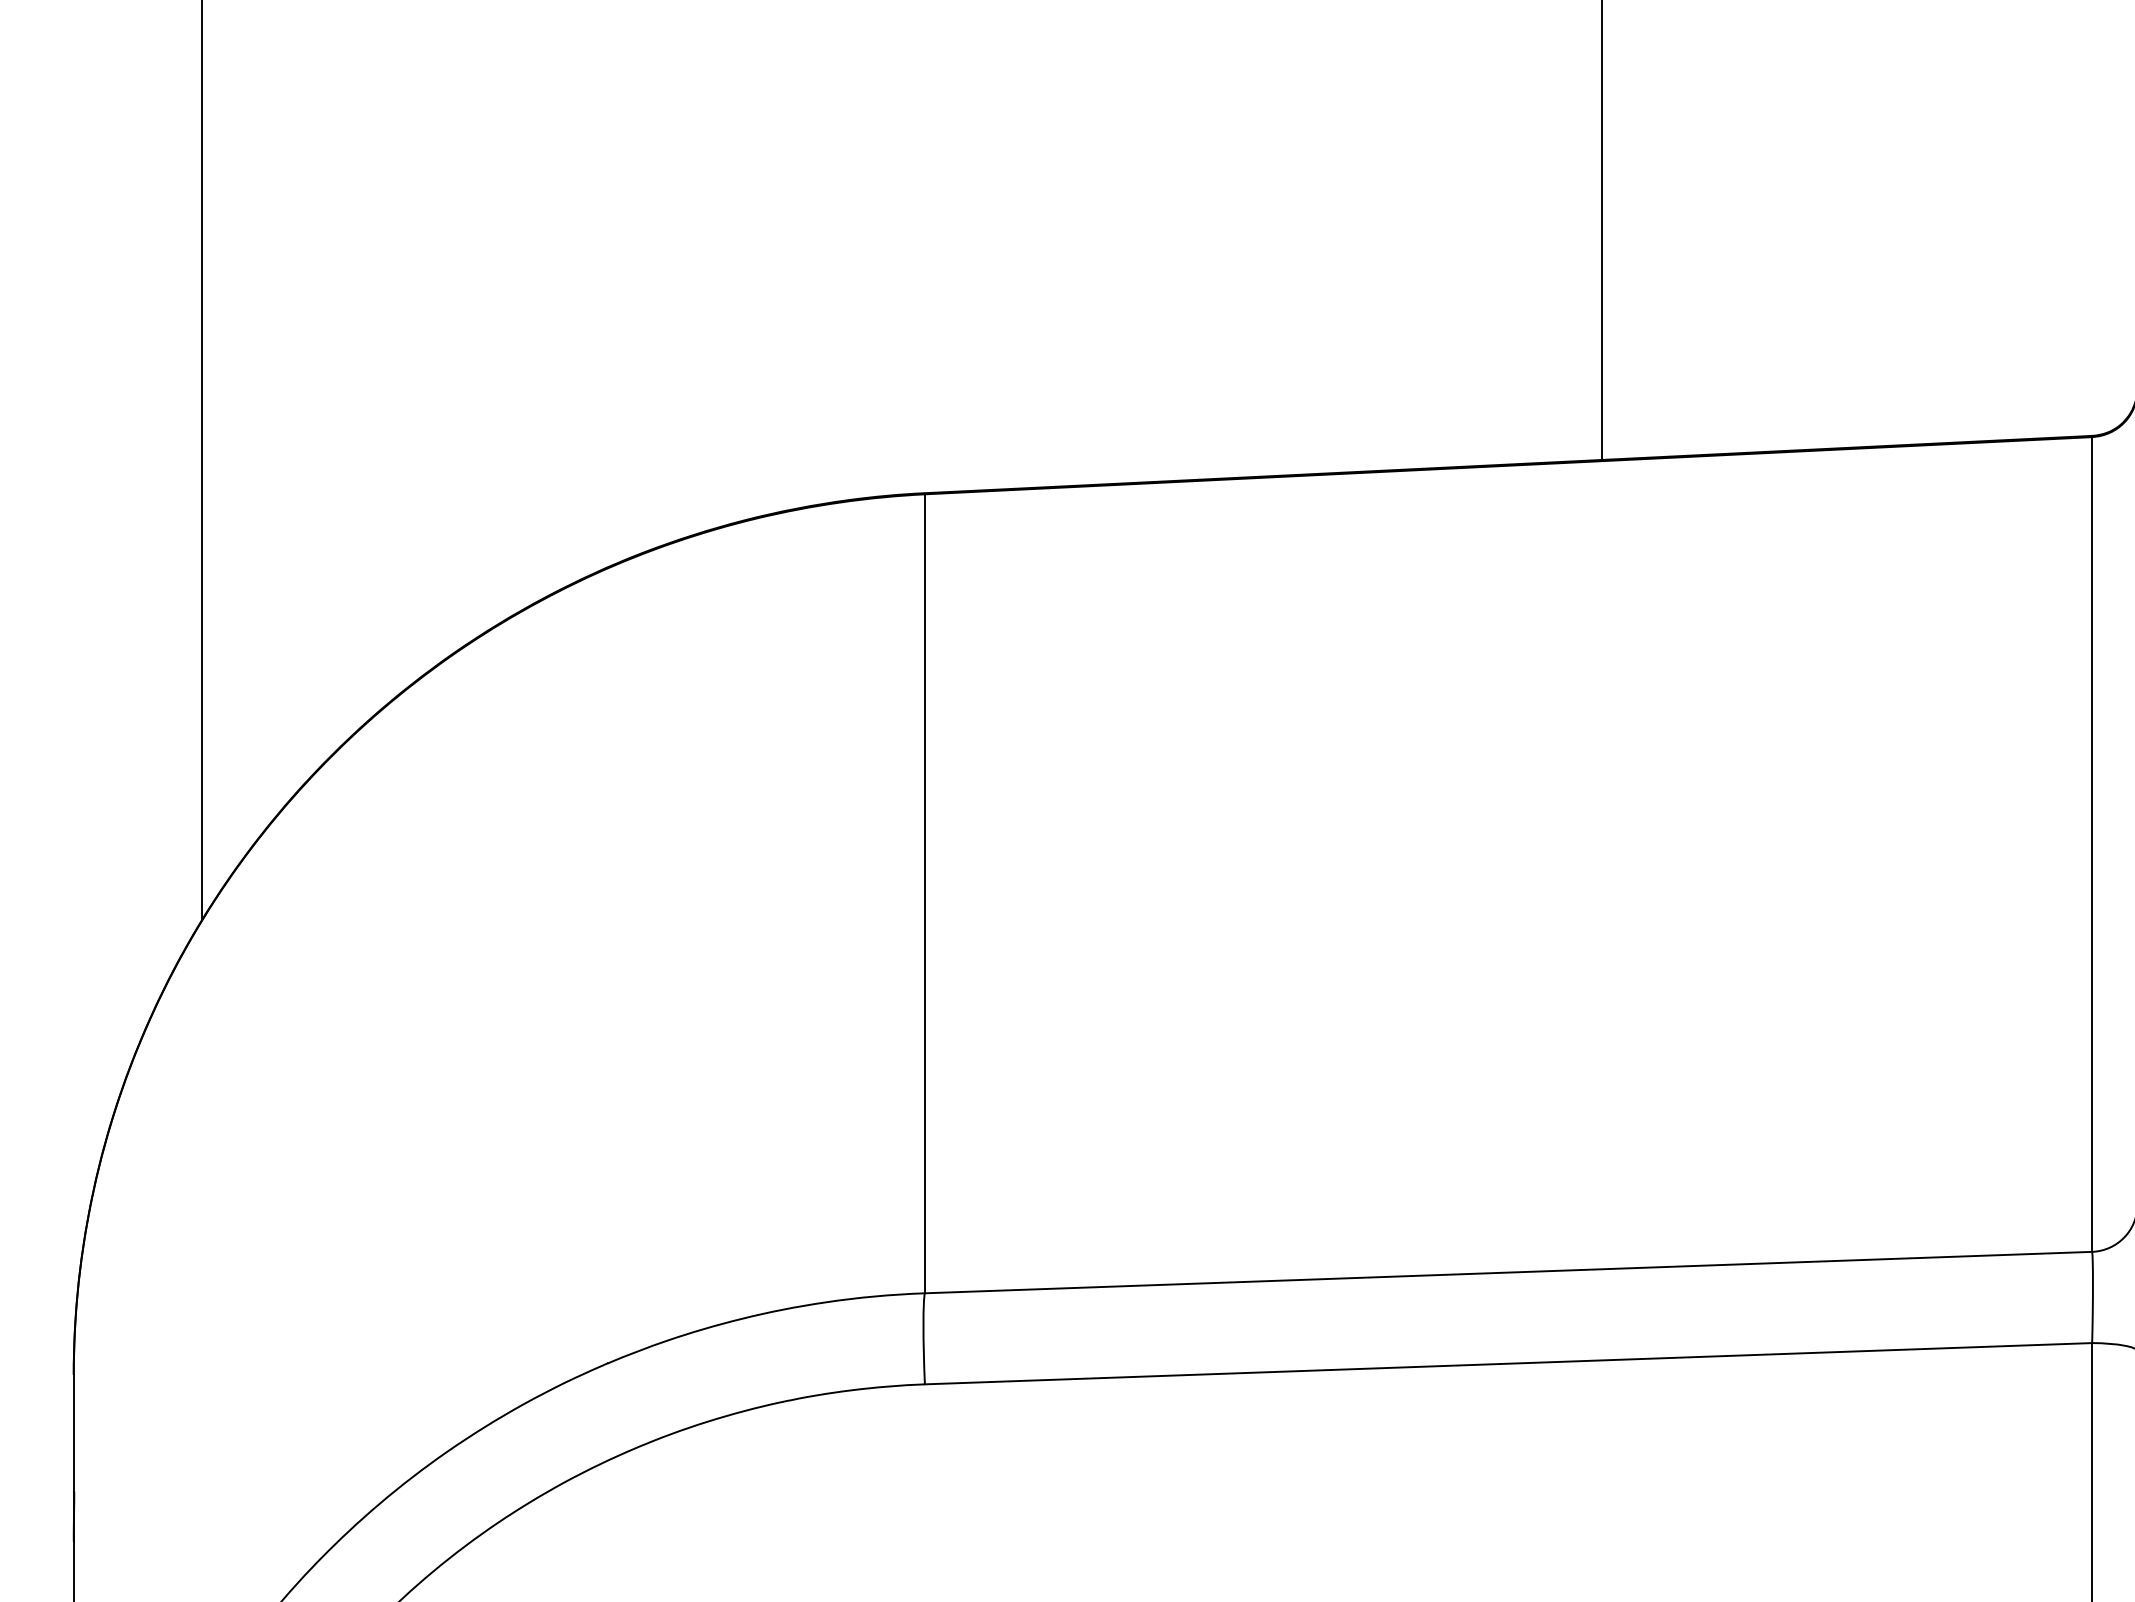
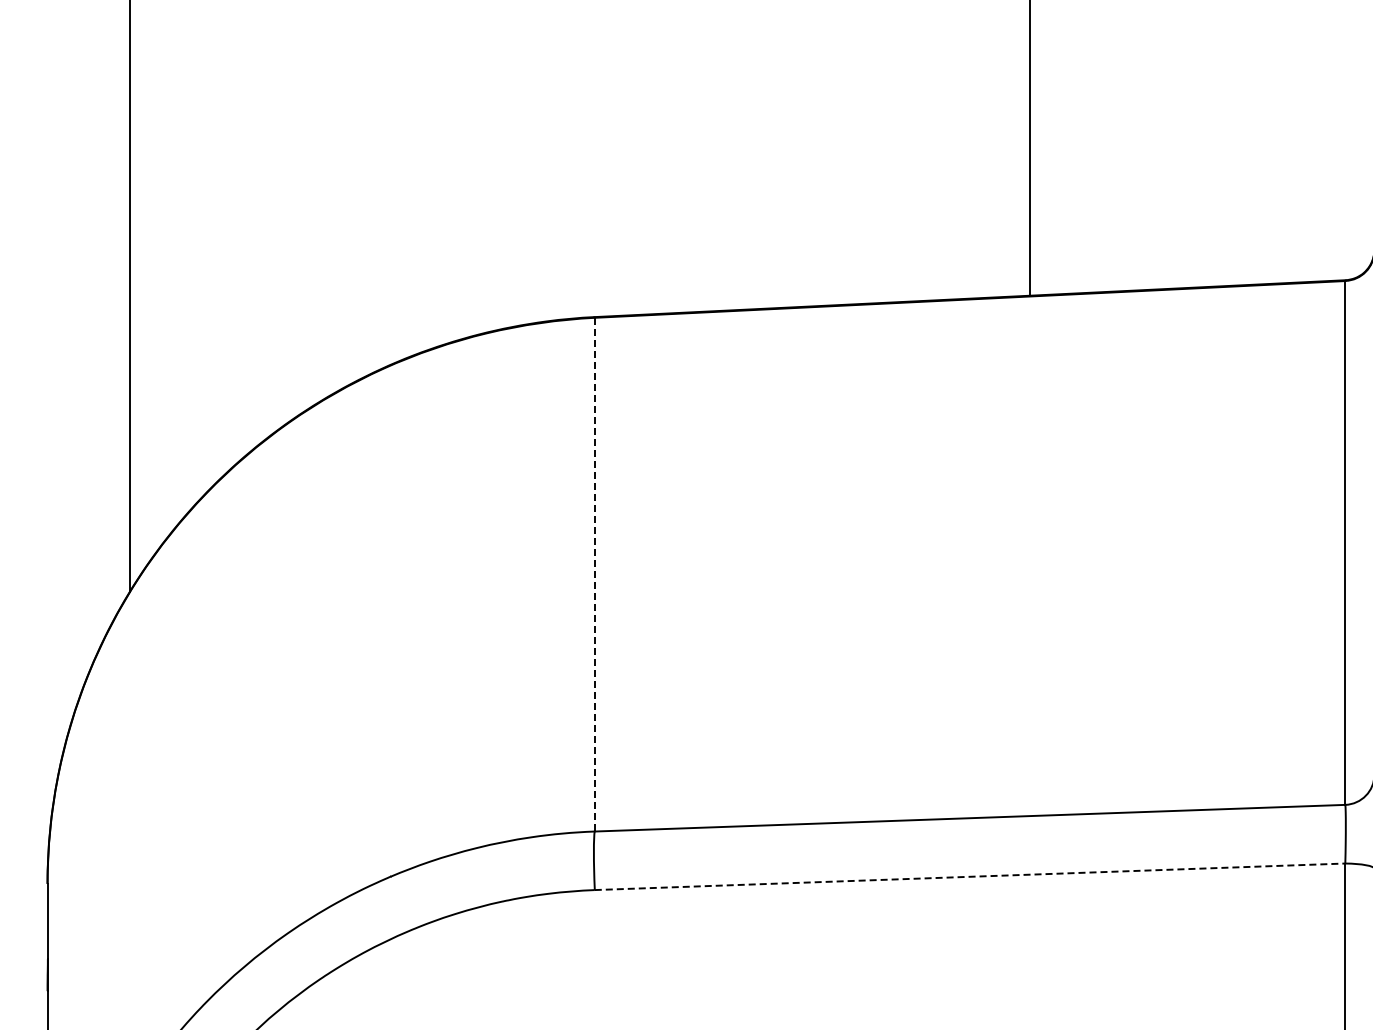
line: (924, 893) -> (594, 574), solid -> dashed
line: (1509, 1363) -> (970, 876), solid -> dashed

